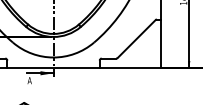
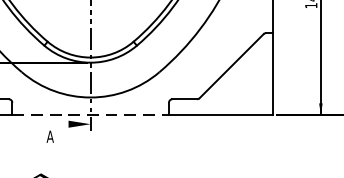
line: (54, 67) -> (92, 114), solid -> dashed
line: (40, 73) -> (68, 124), removed

